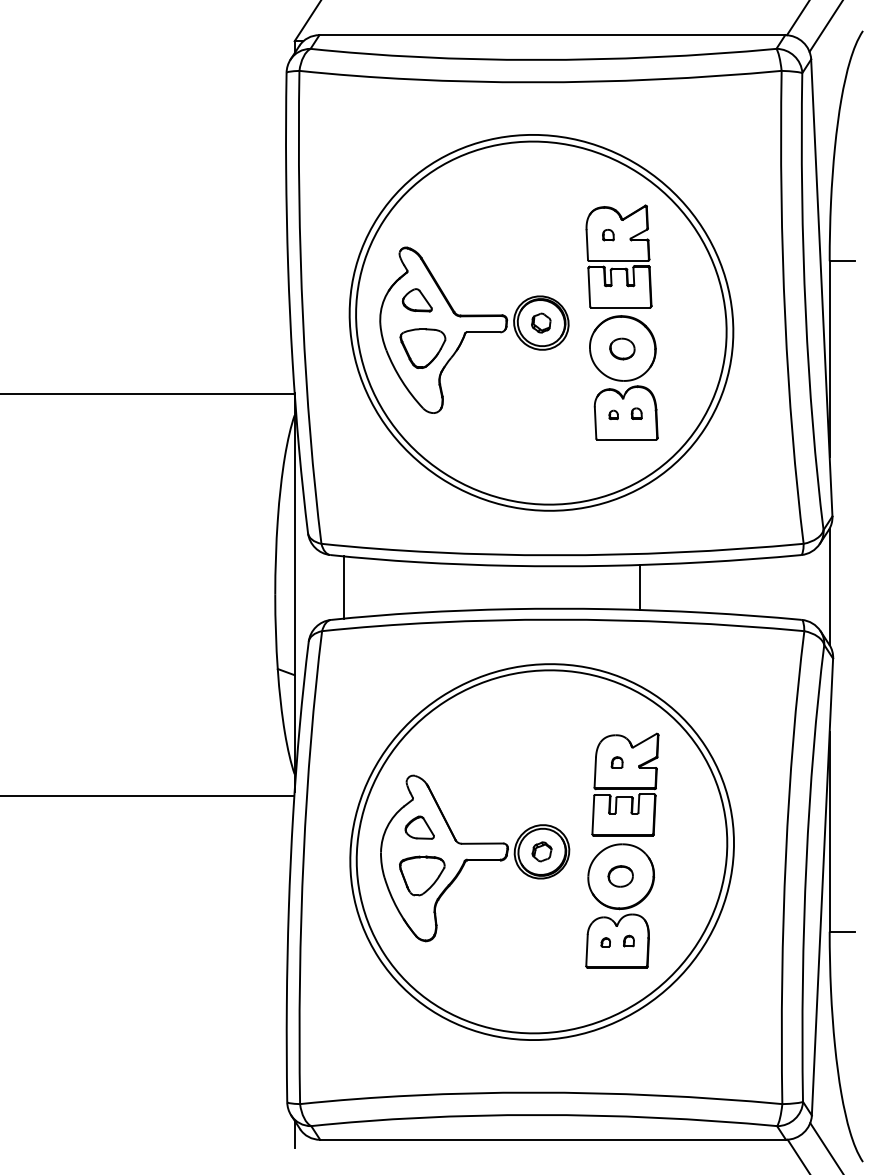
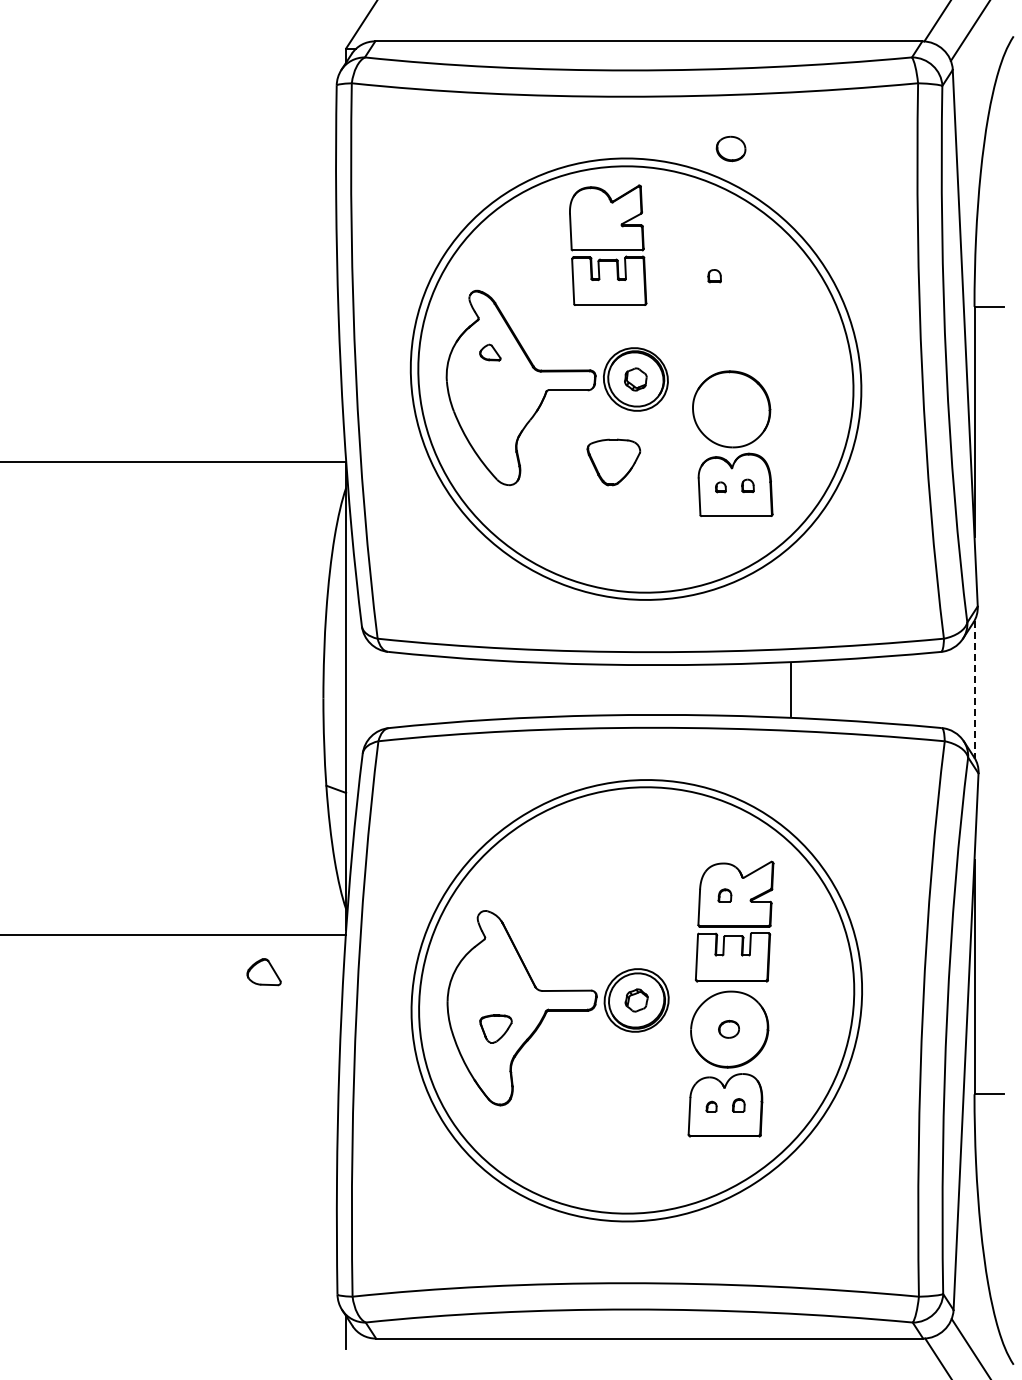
part: (619, 255) -> (608, 244), moved
part: (417, 300) -> (490, 352), size x0.6
part: (422, 348) -> (613, 462), moved
part: (621, 348) -> (730, 148), moved
line: (344, 587) -> (404, 689), removed
line: (639, 587) -> (791, 689), moved
line: (829, 587) -> (974, 689), solid -> dashed
part: (419, 828) -> (263, 972), moved
part: (421, 875) -> (495, 1028), size x0.6
part: (620, 876) -> (728, 1029), size x0.7

